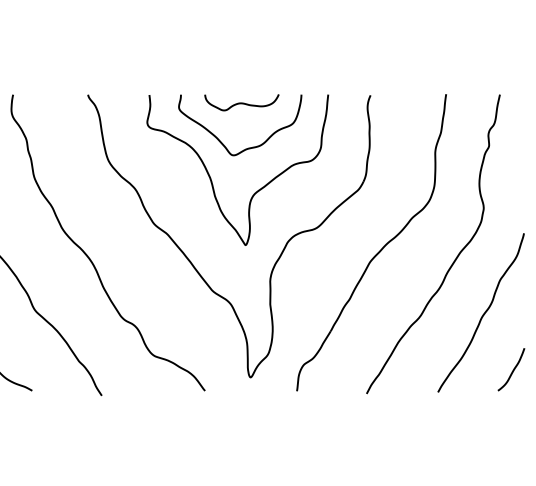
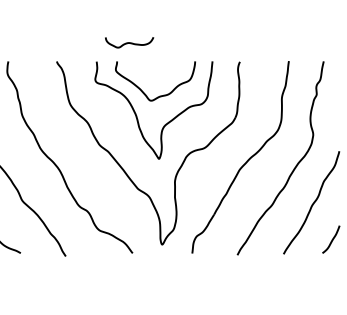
curve: (241, 102) -> (129, 42), moved

